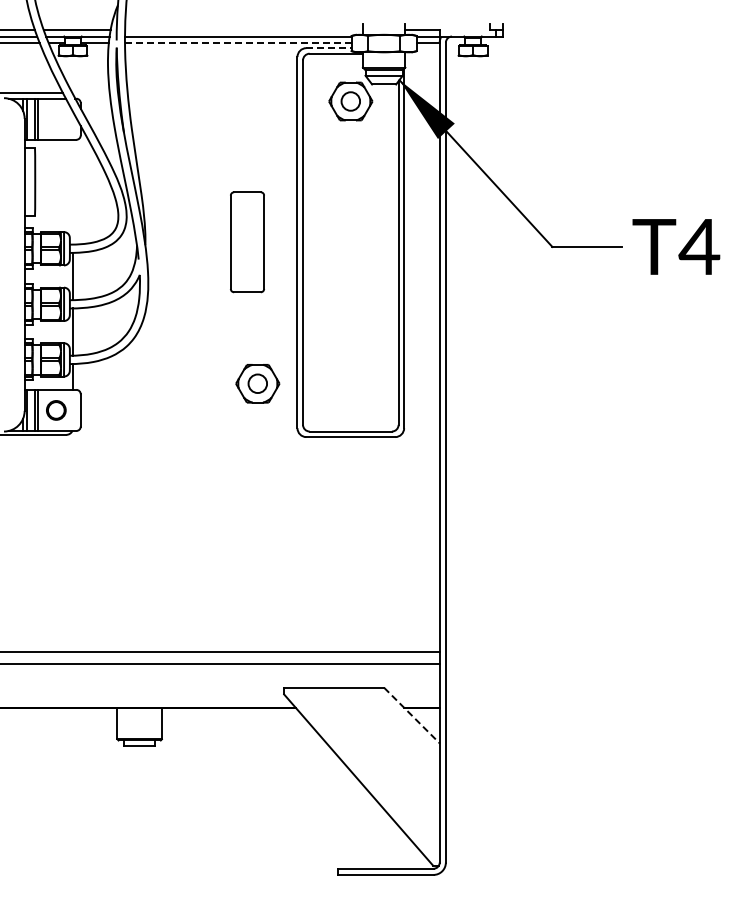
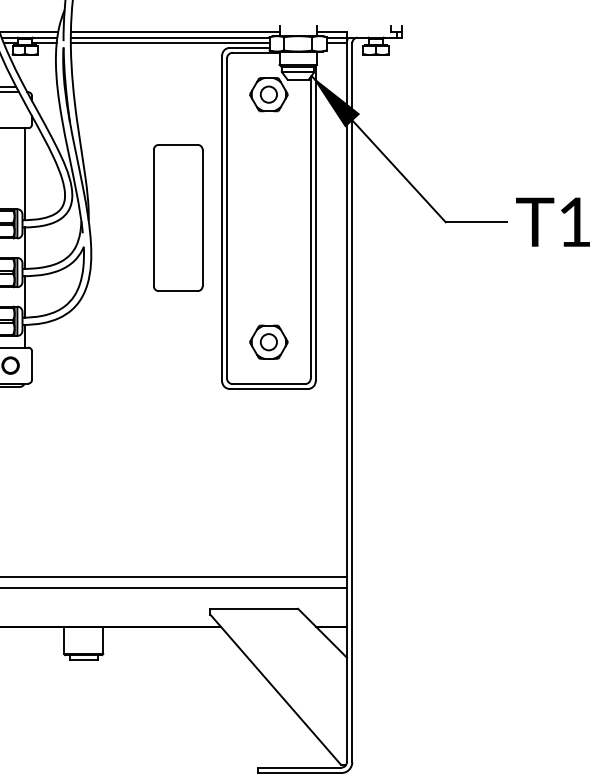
line: (243, 30) -> (174, 32), added
line: (237, 42) -> (169, 42), dashed -> solid
line: (328, 48) -> (249, 48), dashed -> solid
line: (73, 191) -> (25, 173), added
part: (247, 242) -> (178, 218), size x1.67
text: (699, 246) -> (574, 221), T4 -> T1
part: (257, 383) -> (268, 342), moved
line: (412, 715) -> (323, 633), dashed -> solid

